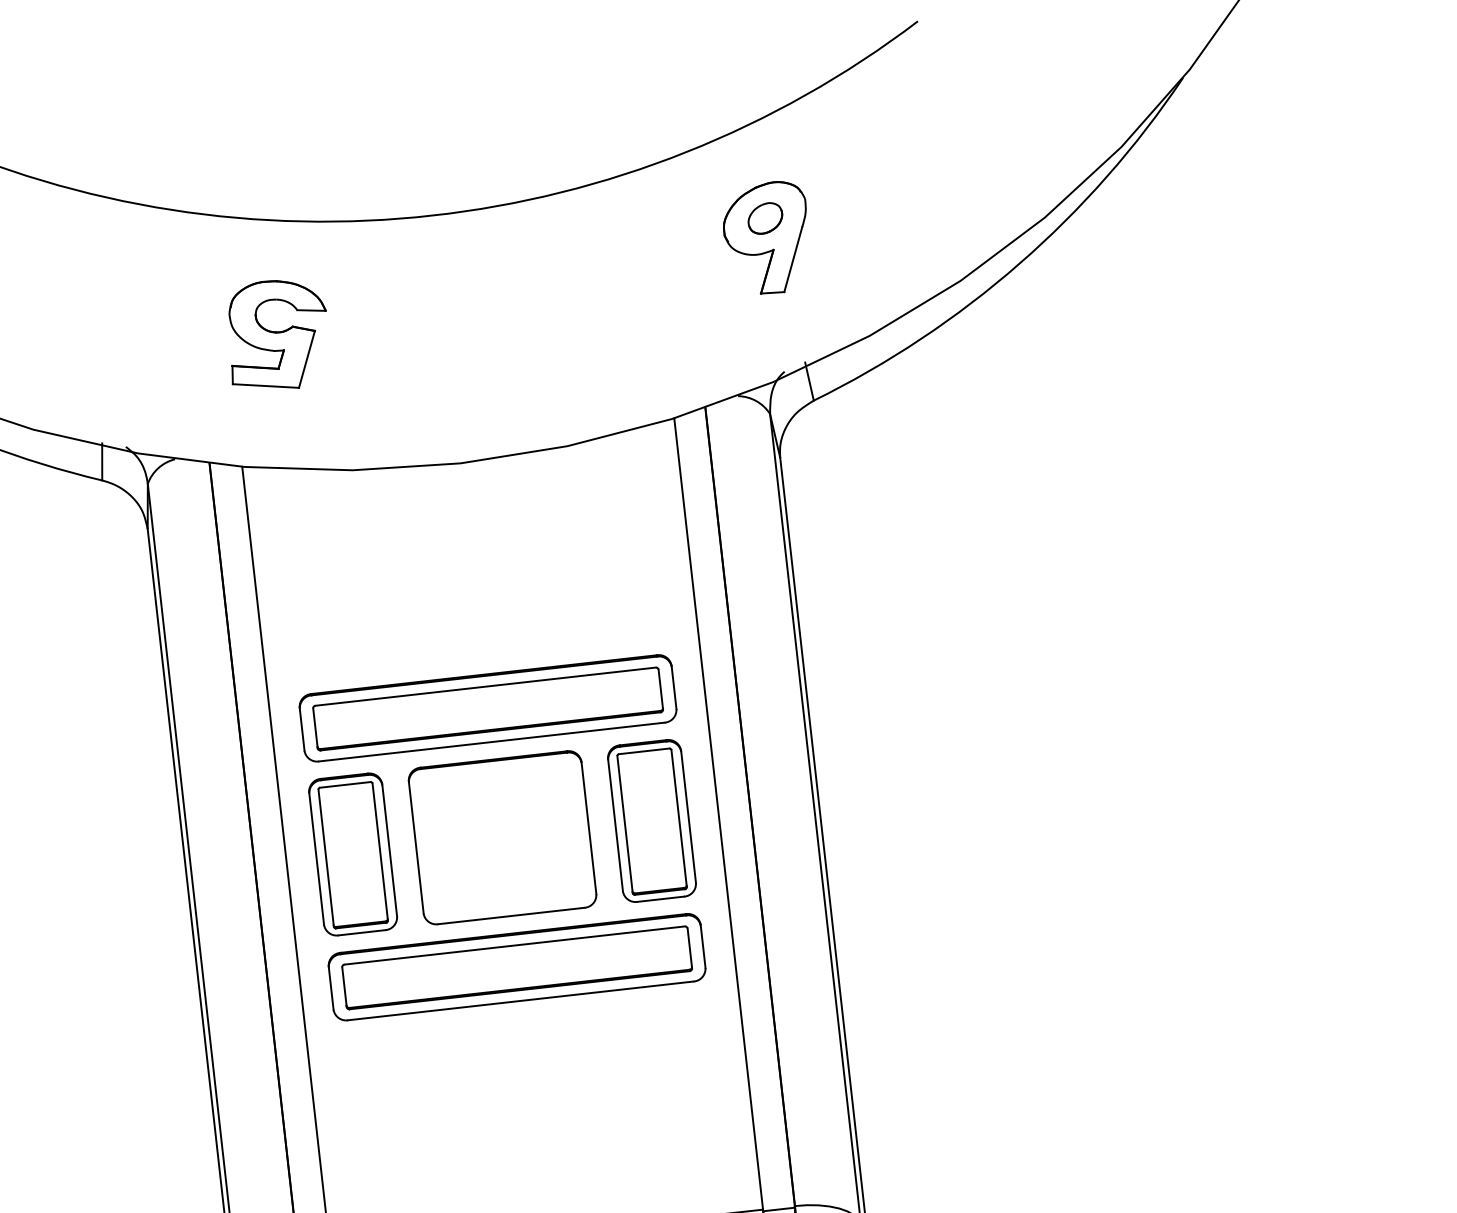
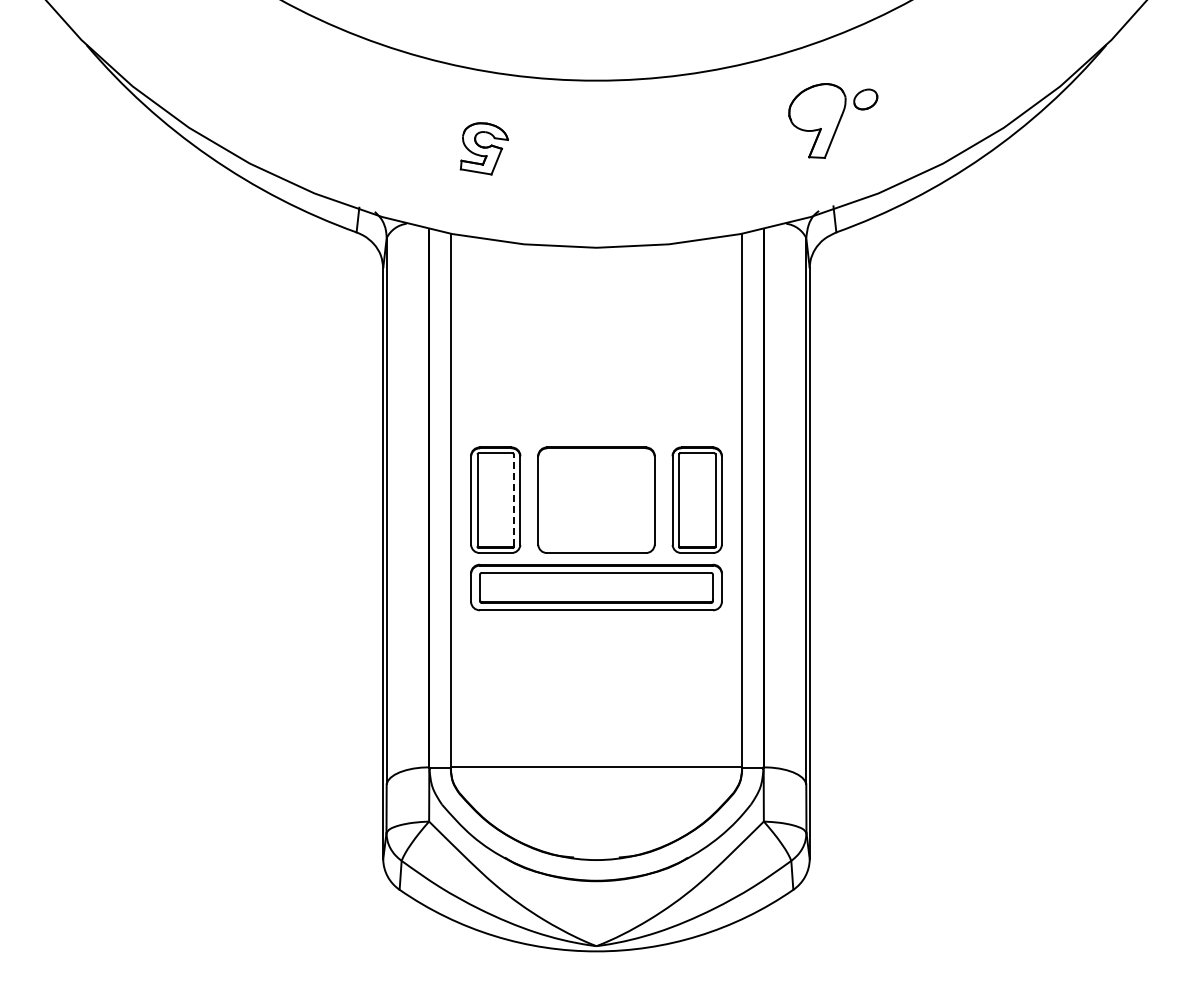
part: (765, 218) -> (865, 99), moved
part: (277, 334) -> (484, 148), size x0.7
part: (487, 707) -> (596, 412), removed
line: (379, 851) -> (513, 500), solid -> dashed

